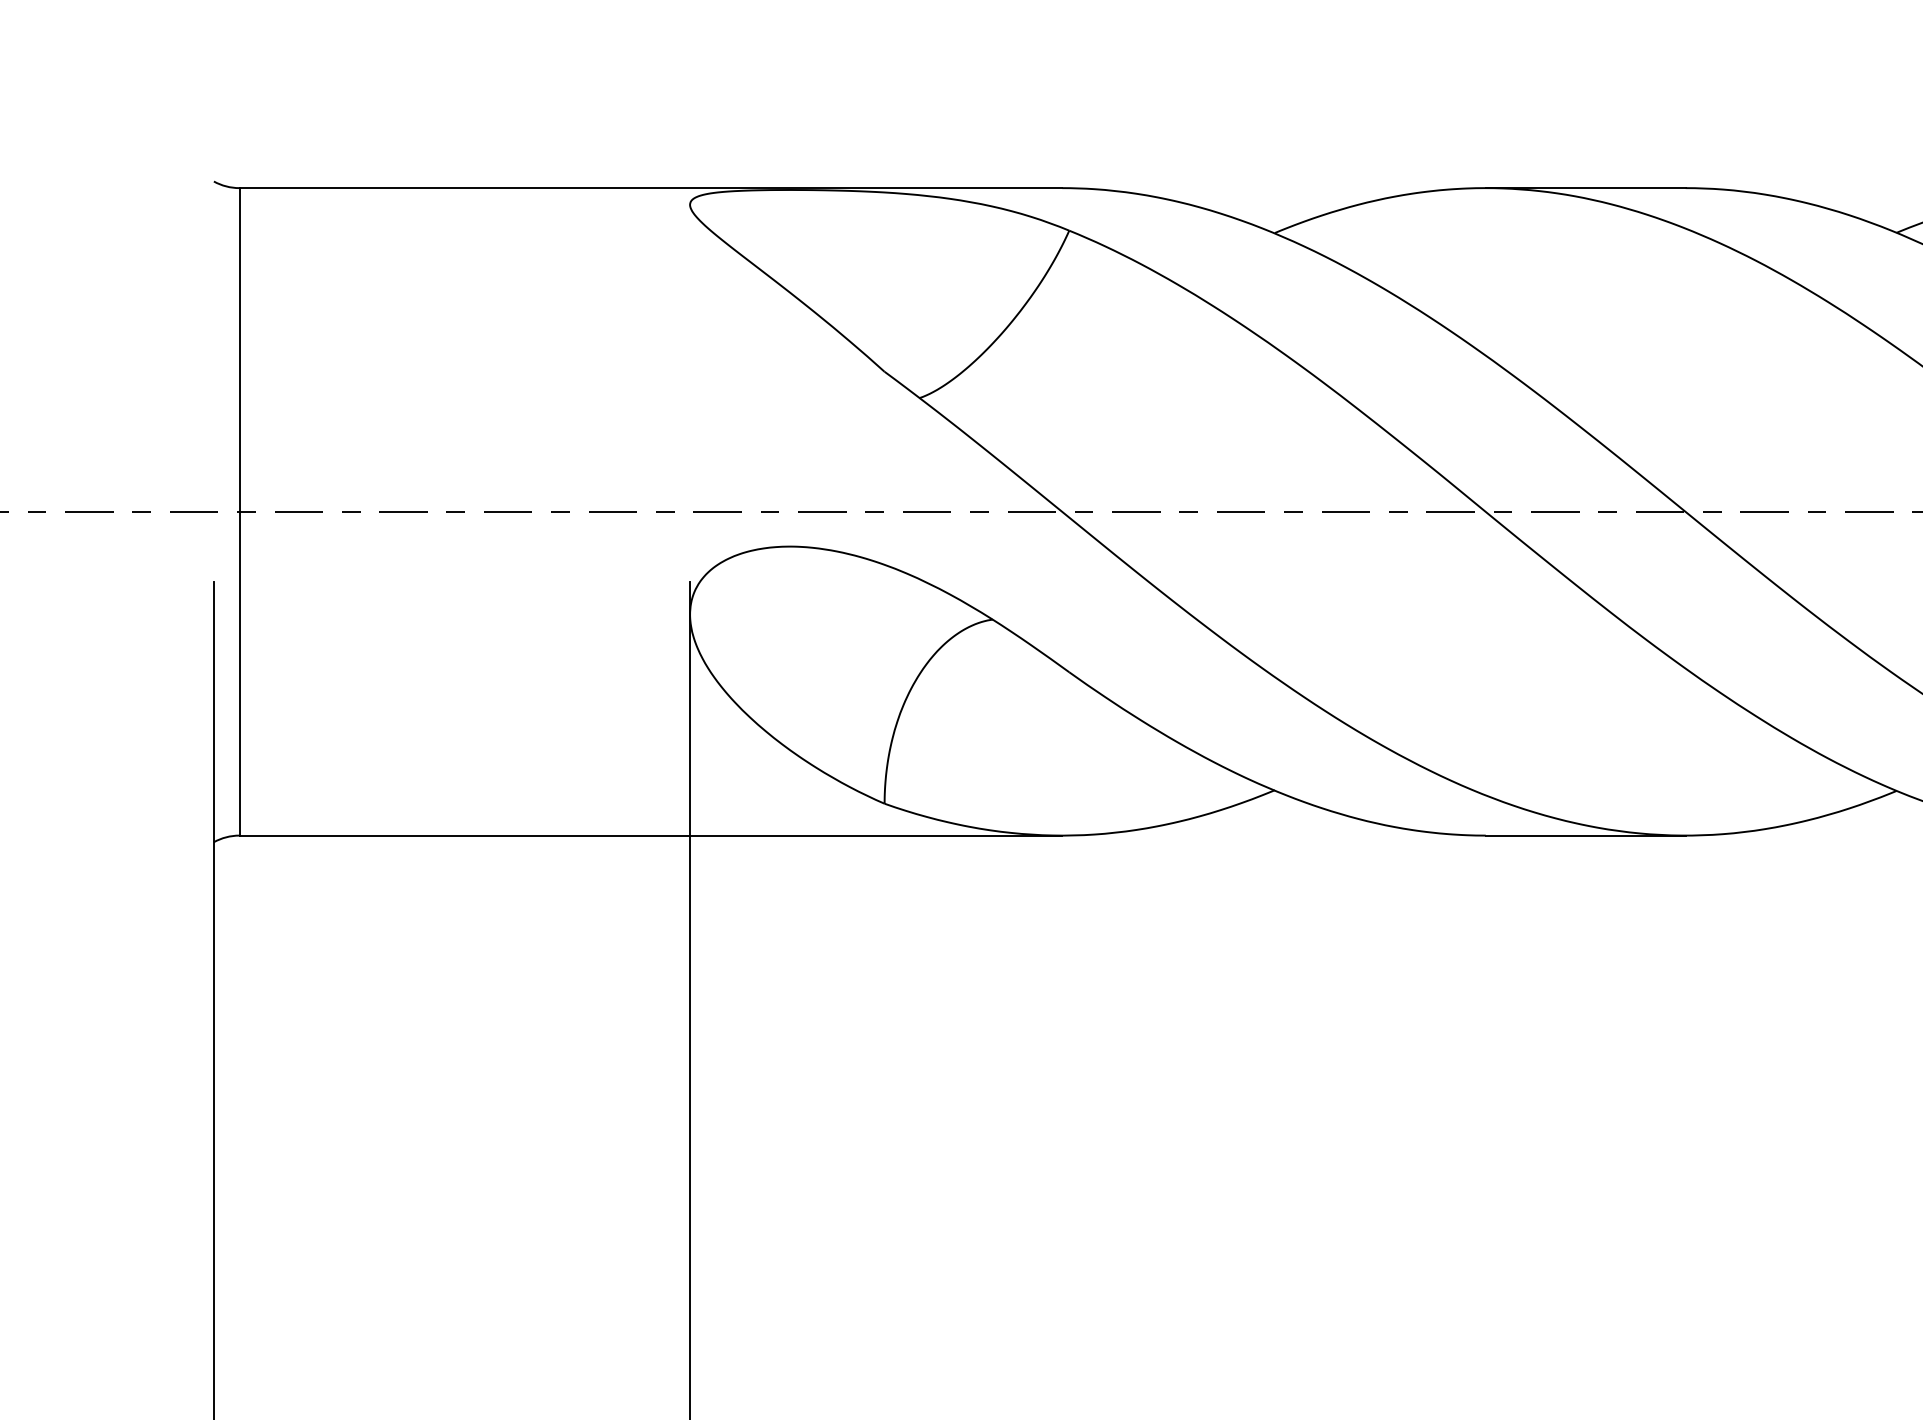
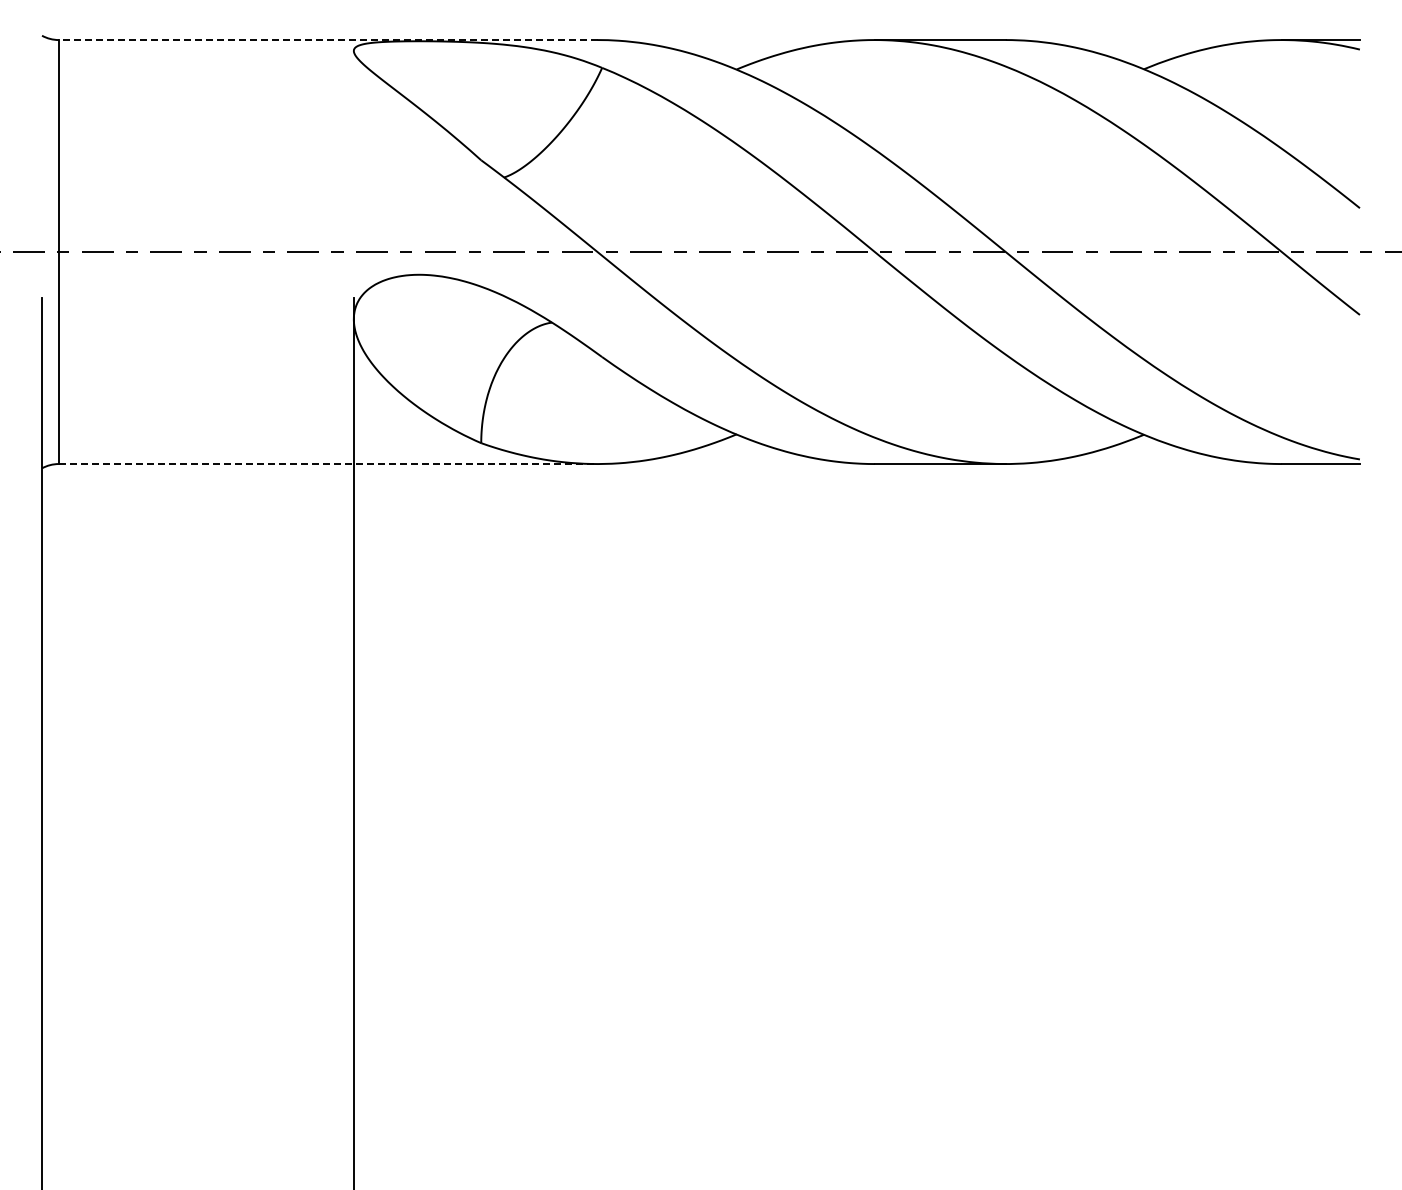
line: (649, 188) -> (327, 40), solid -> dashed
line: (651, 836) -> (328, 464), solid -> dashed

